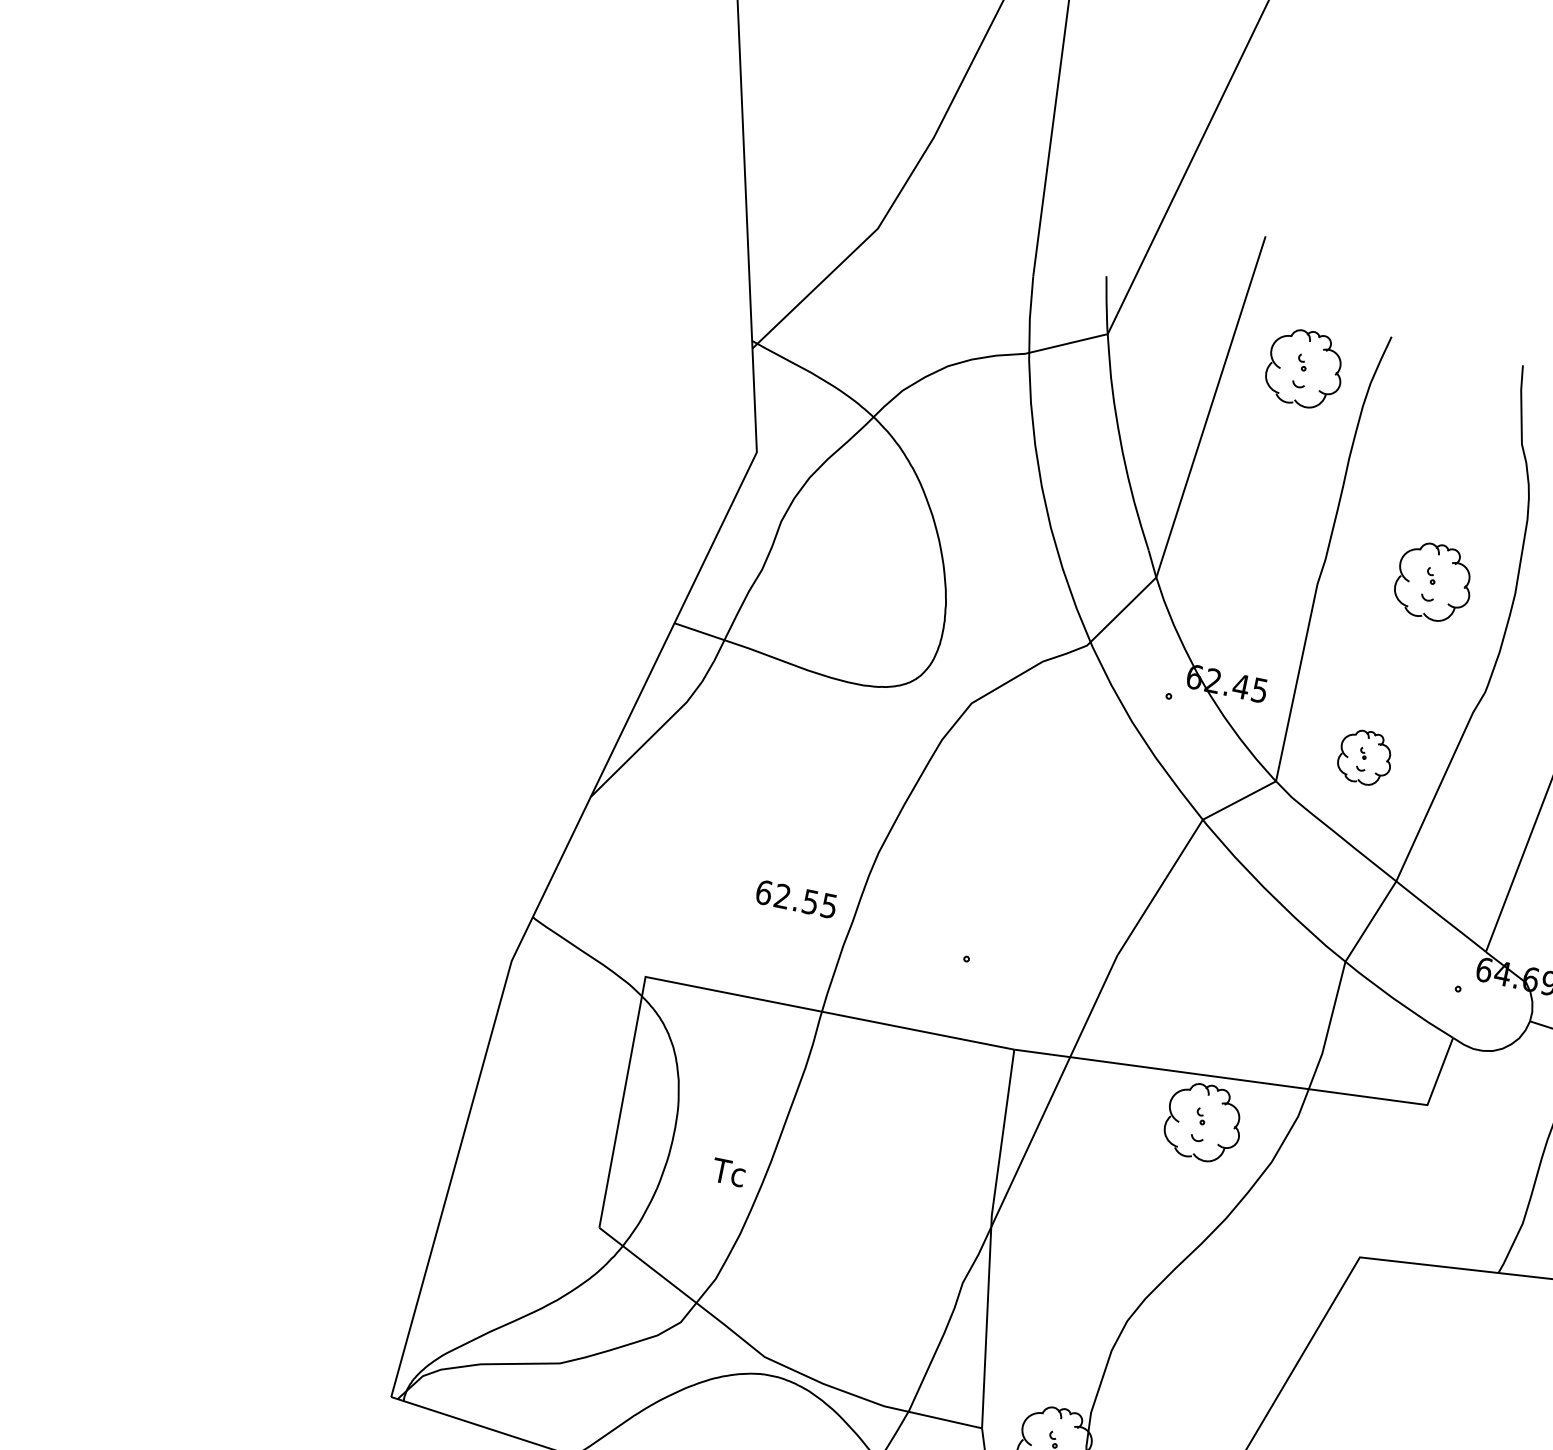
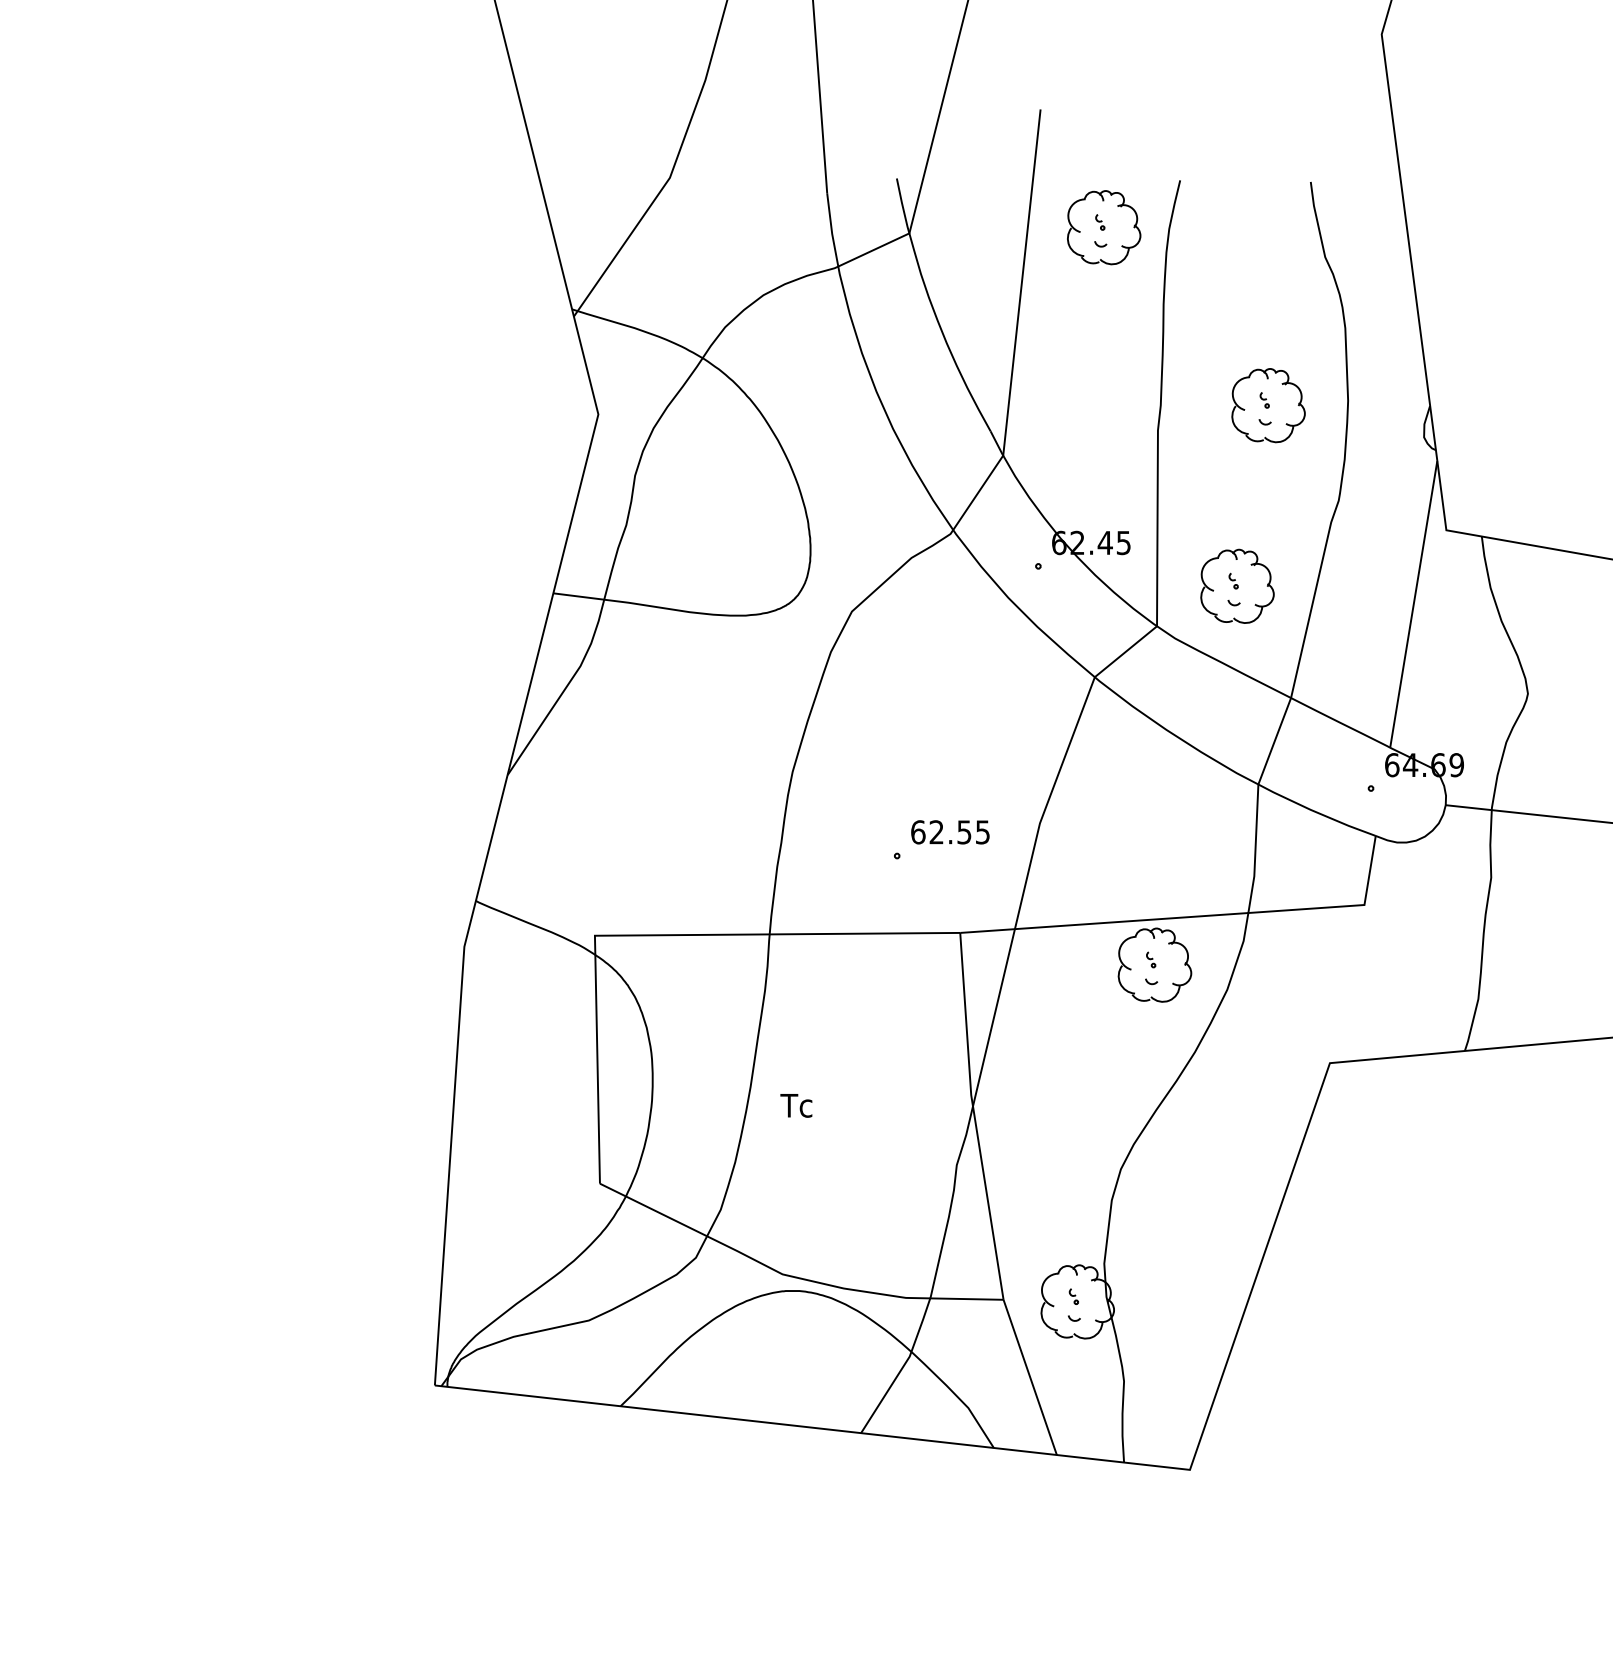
part: (1365, 756) -> (1237, 585), size x1.43
text: (796, 899) -> (950, 832), moved
text: (728, 1172) -> (796, 1105), moved

